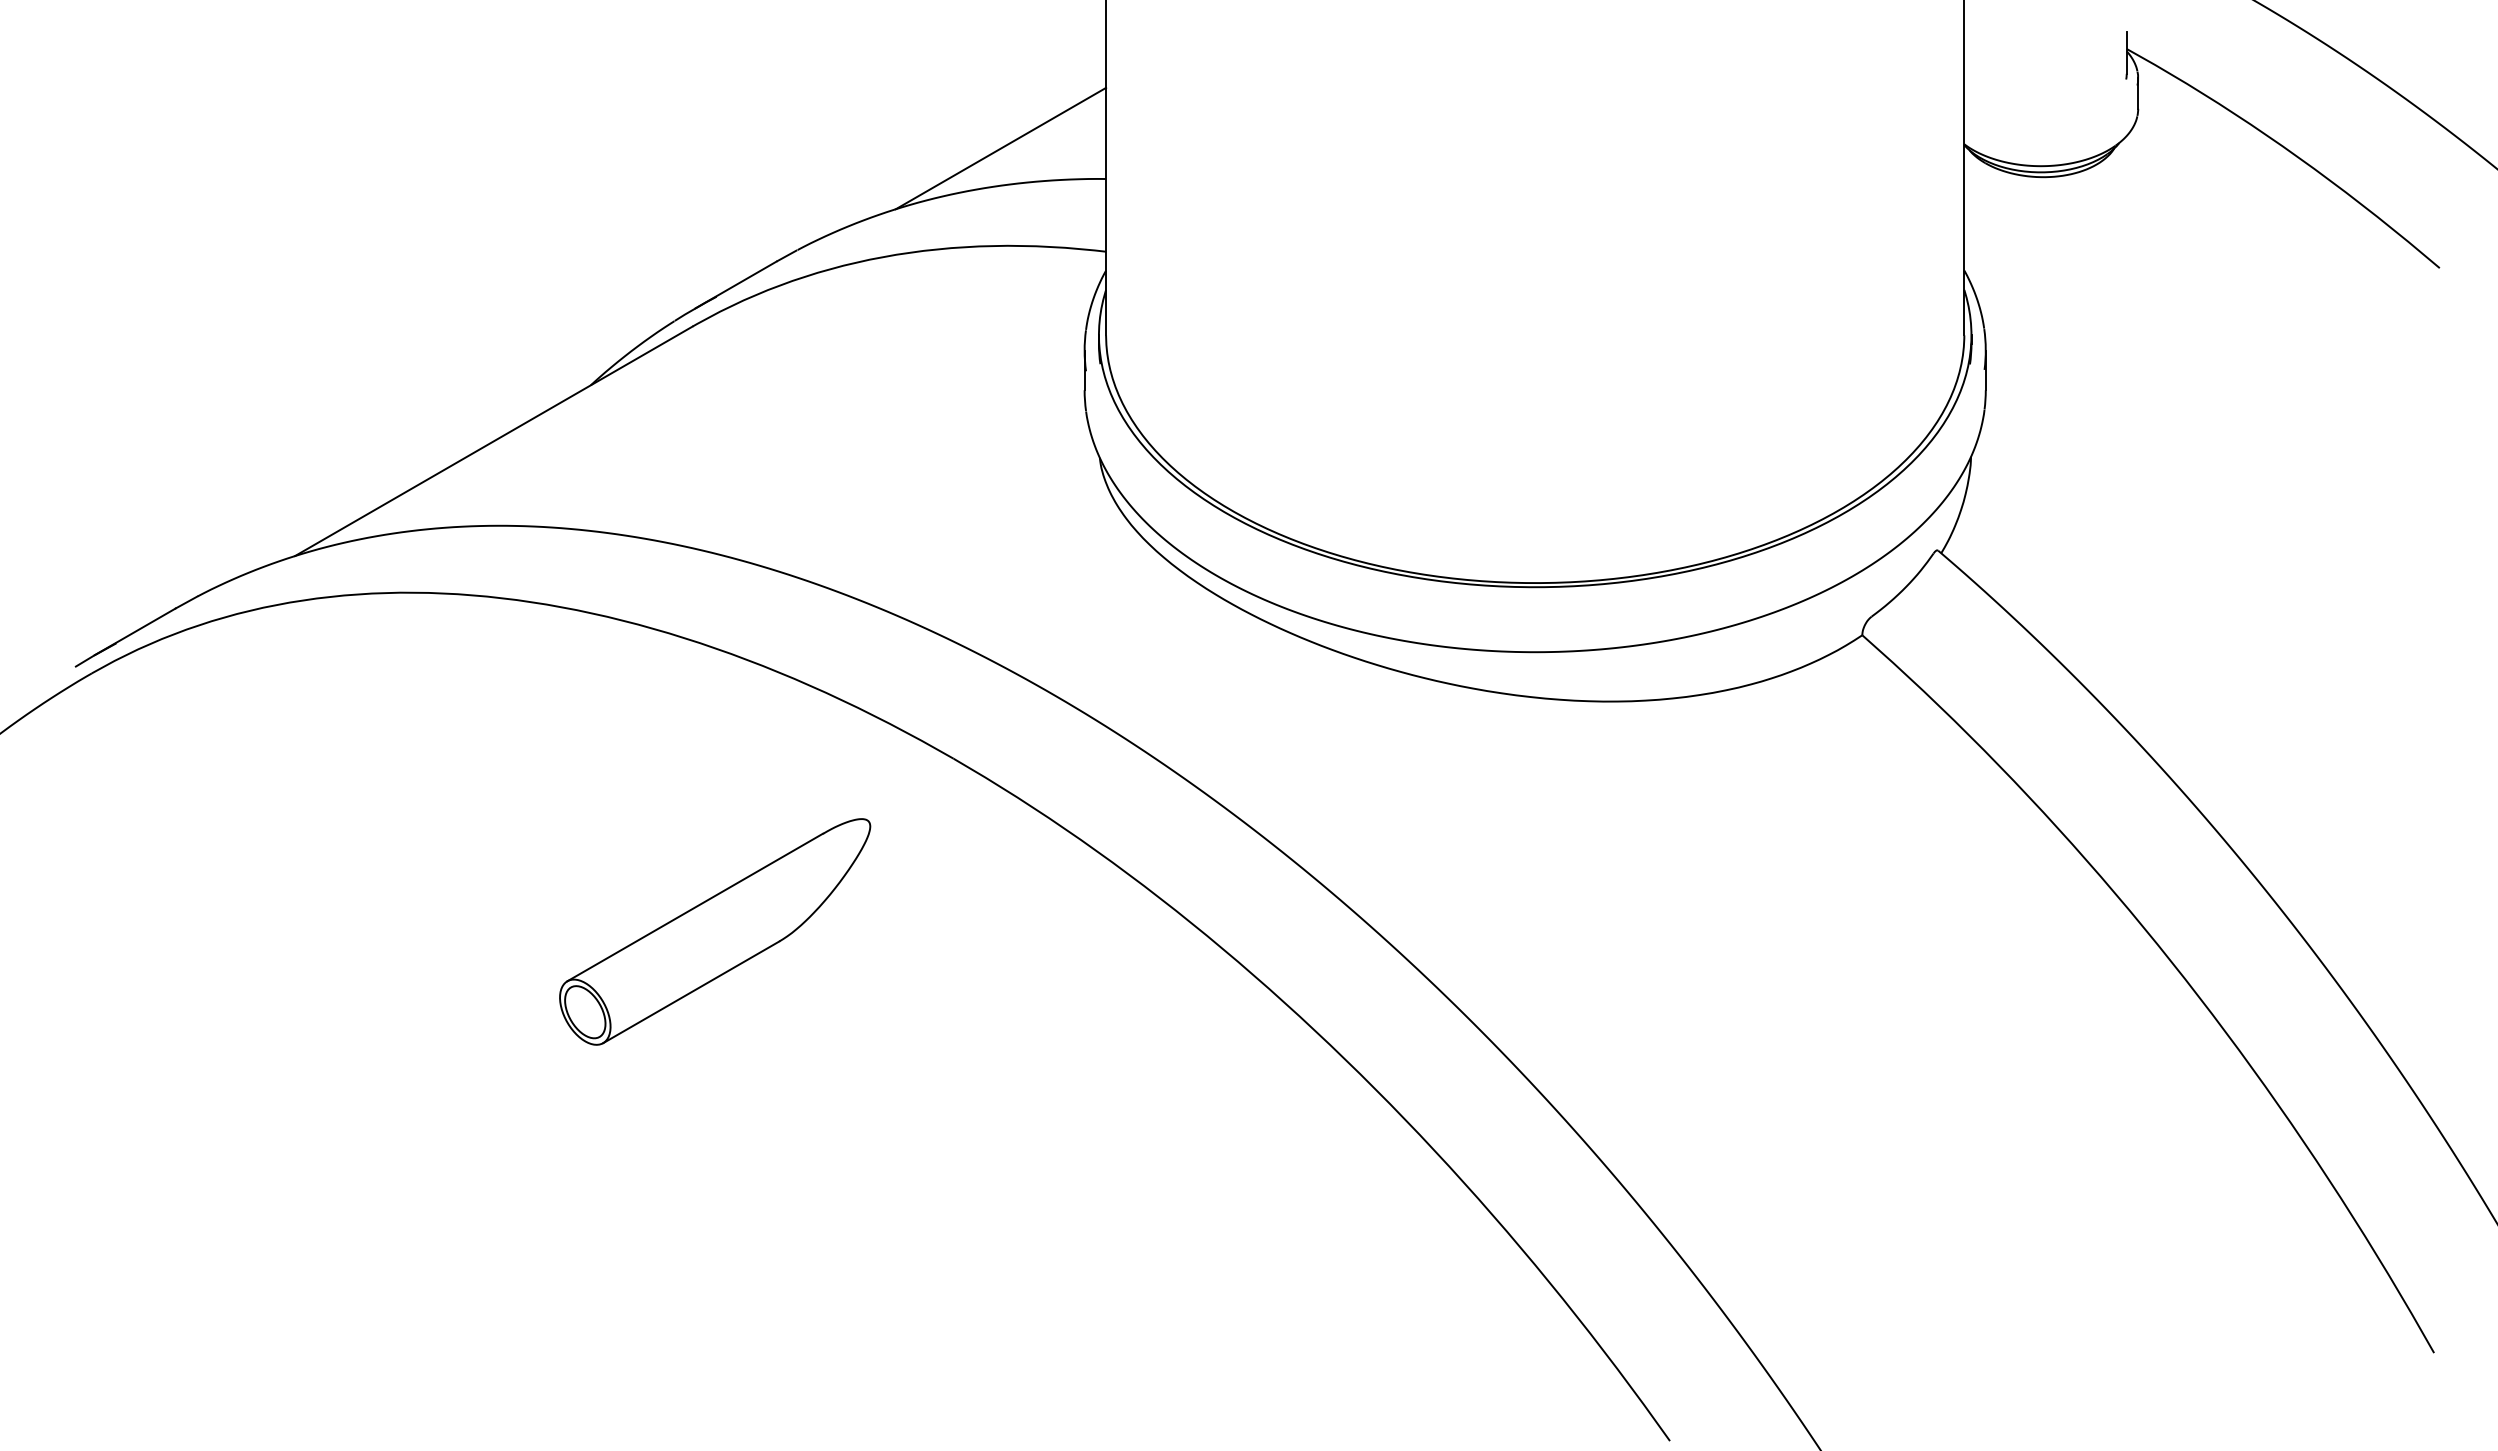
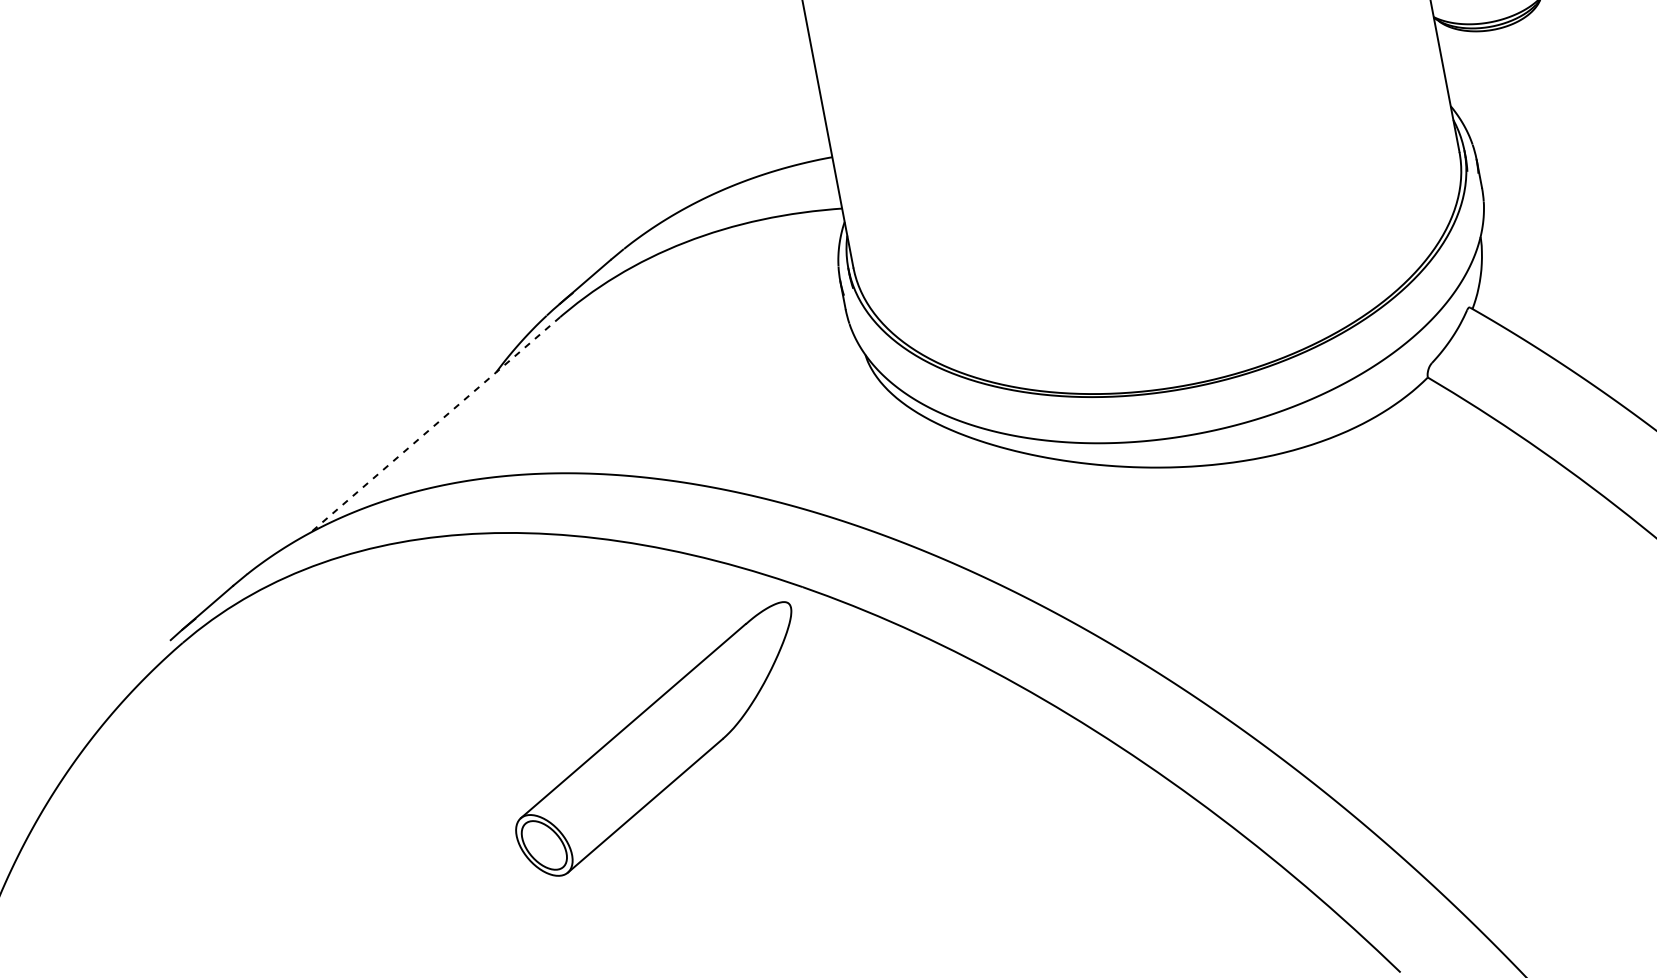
line: (1000, 148) -> (753, 149), removed
line: (493, 441) -> (435, 425), solid -> dashed
part: (715, 931) -> (657, 741), size x1.4

